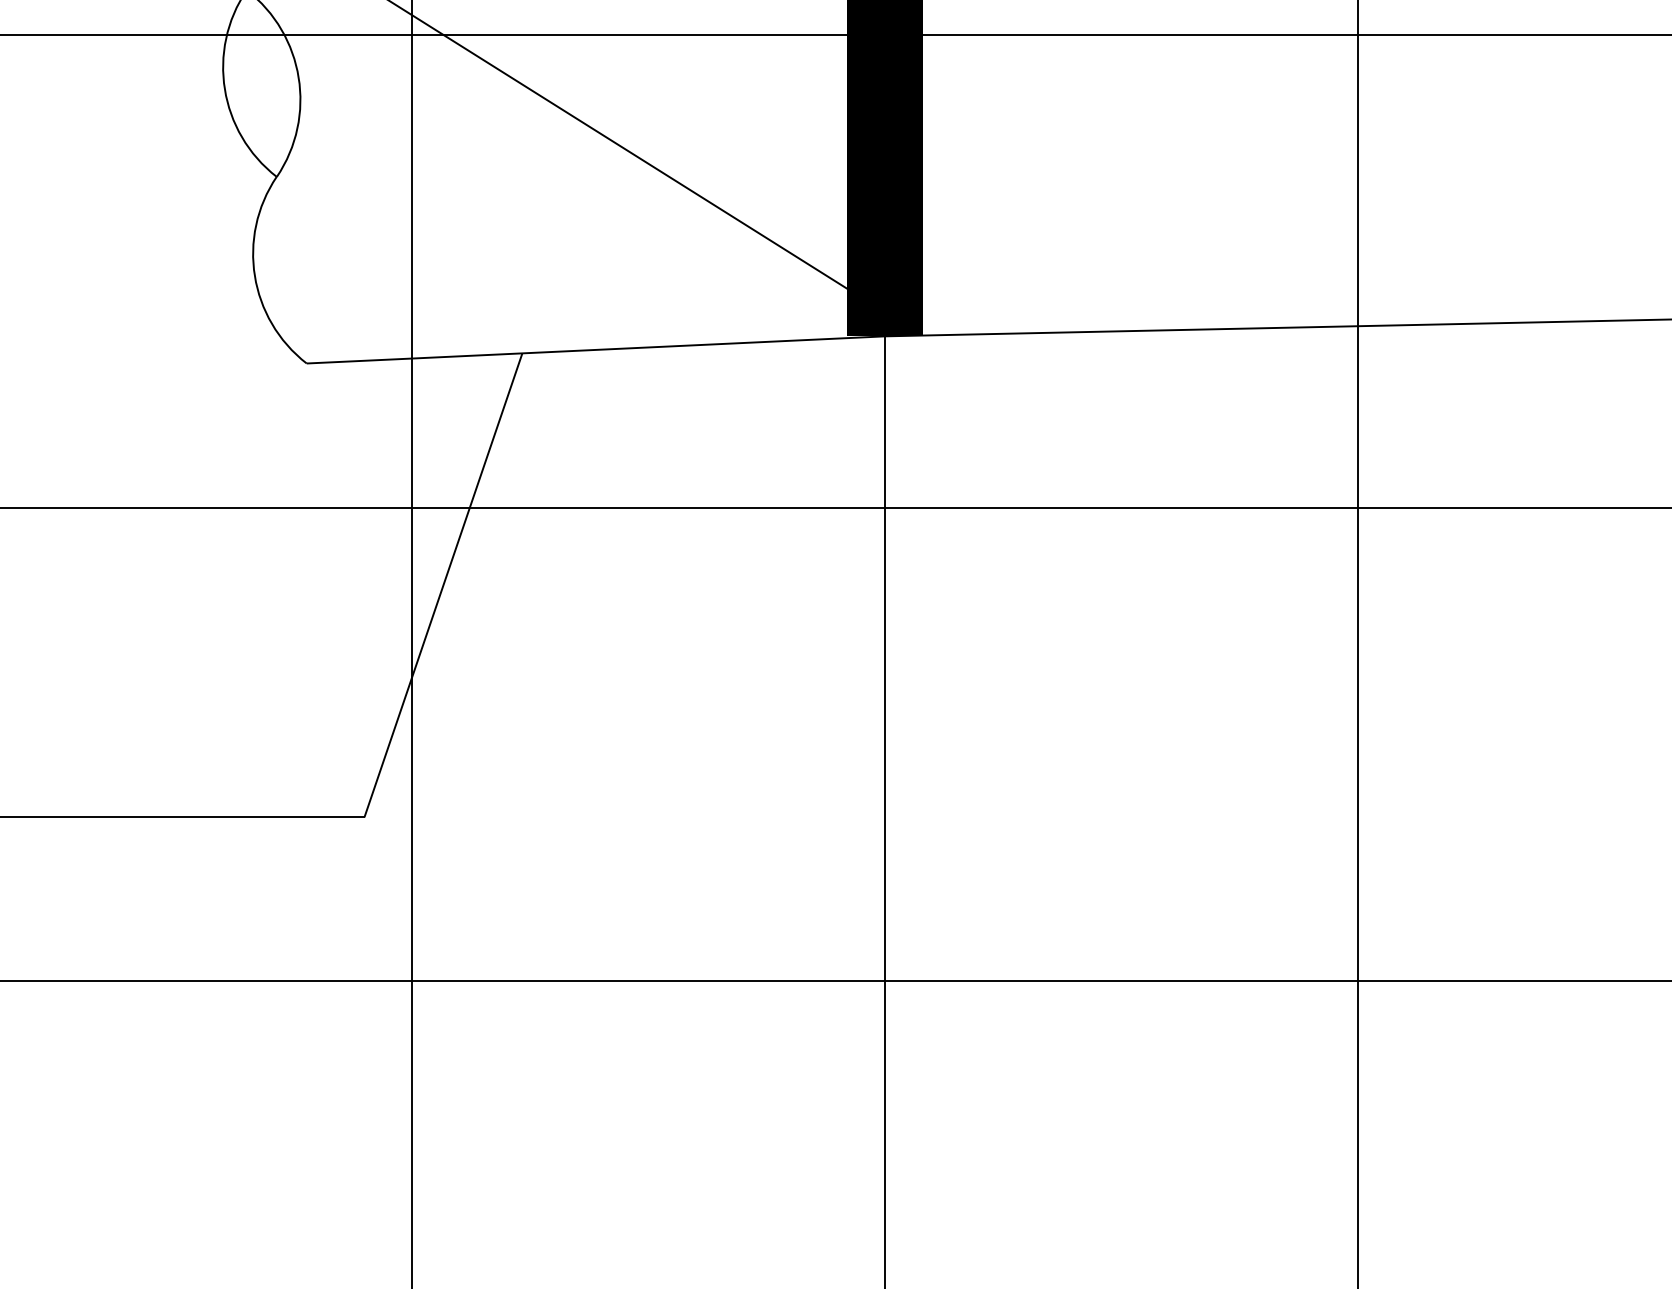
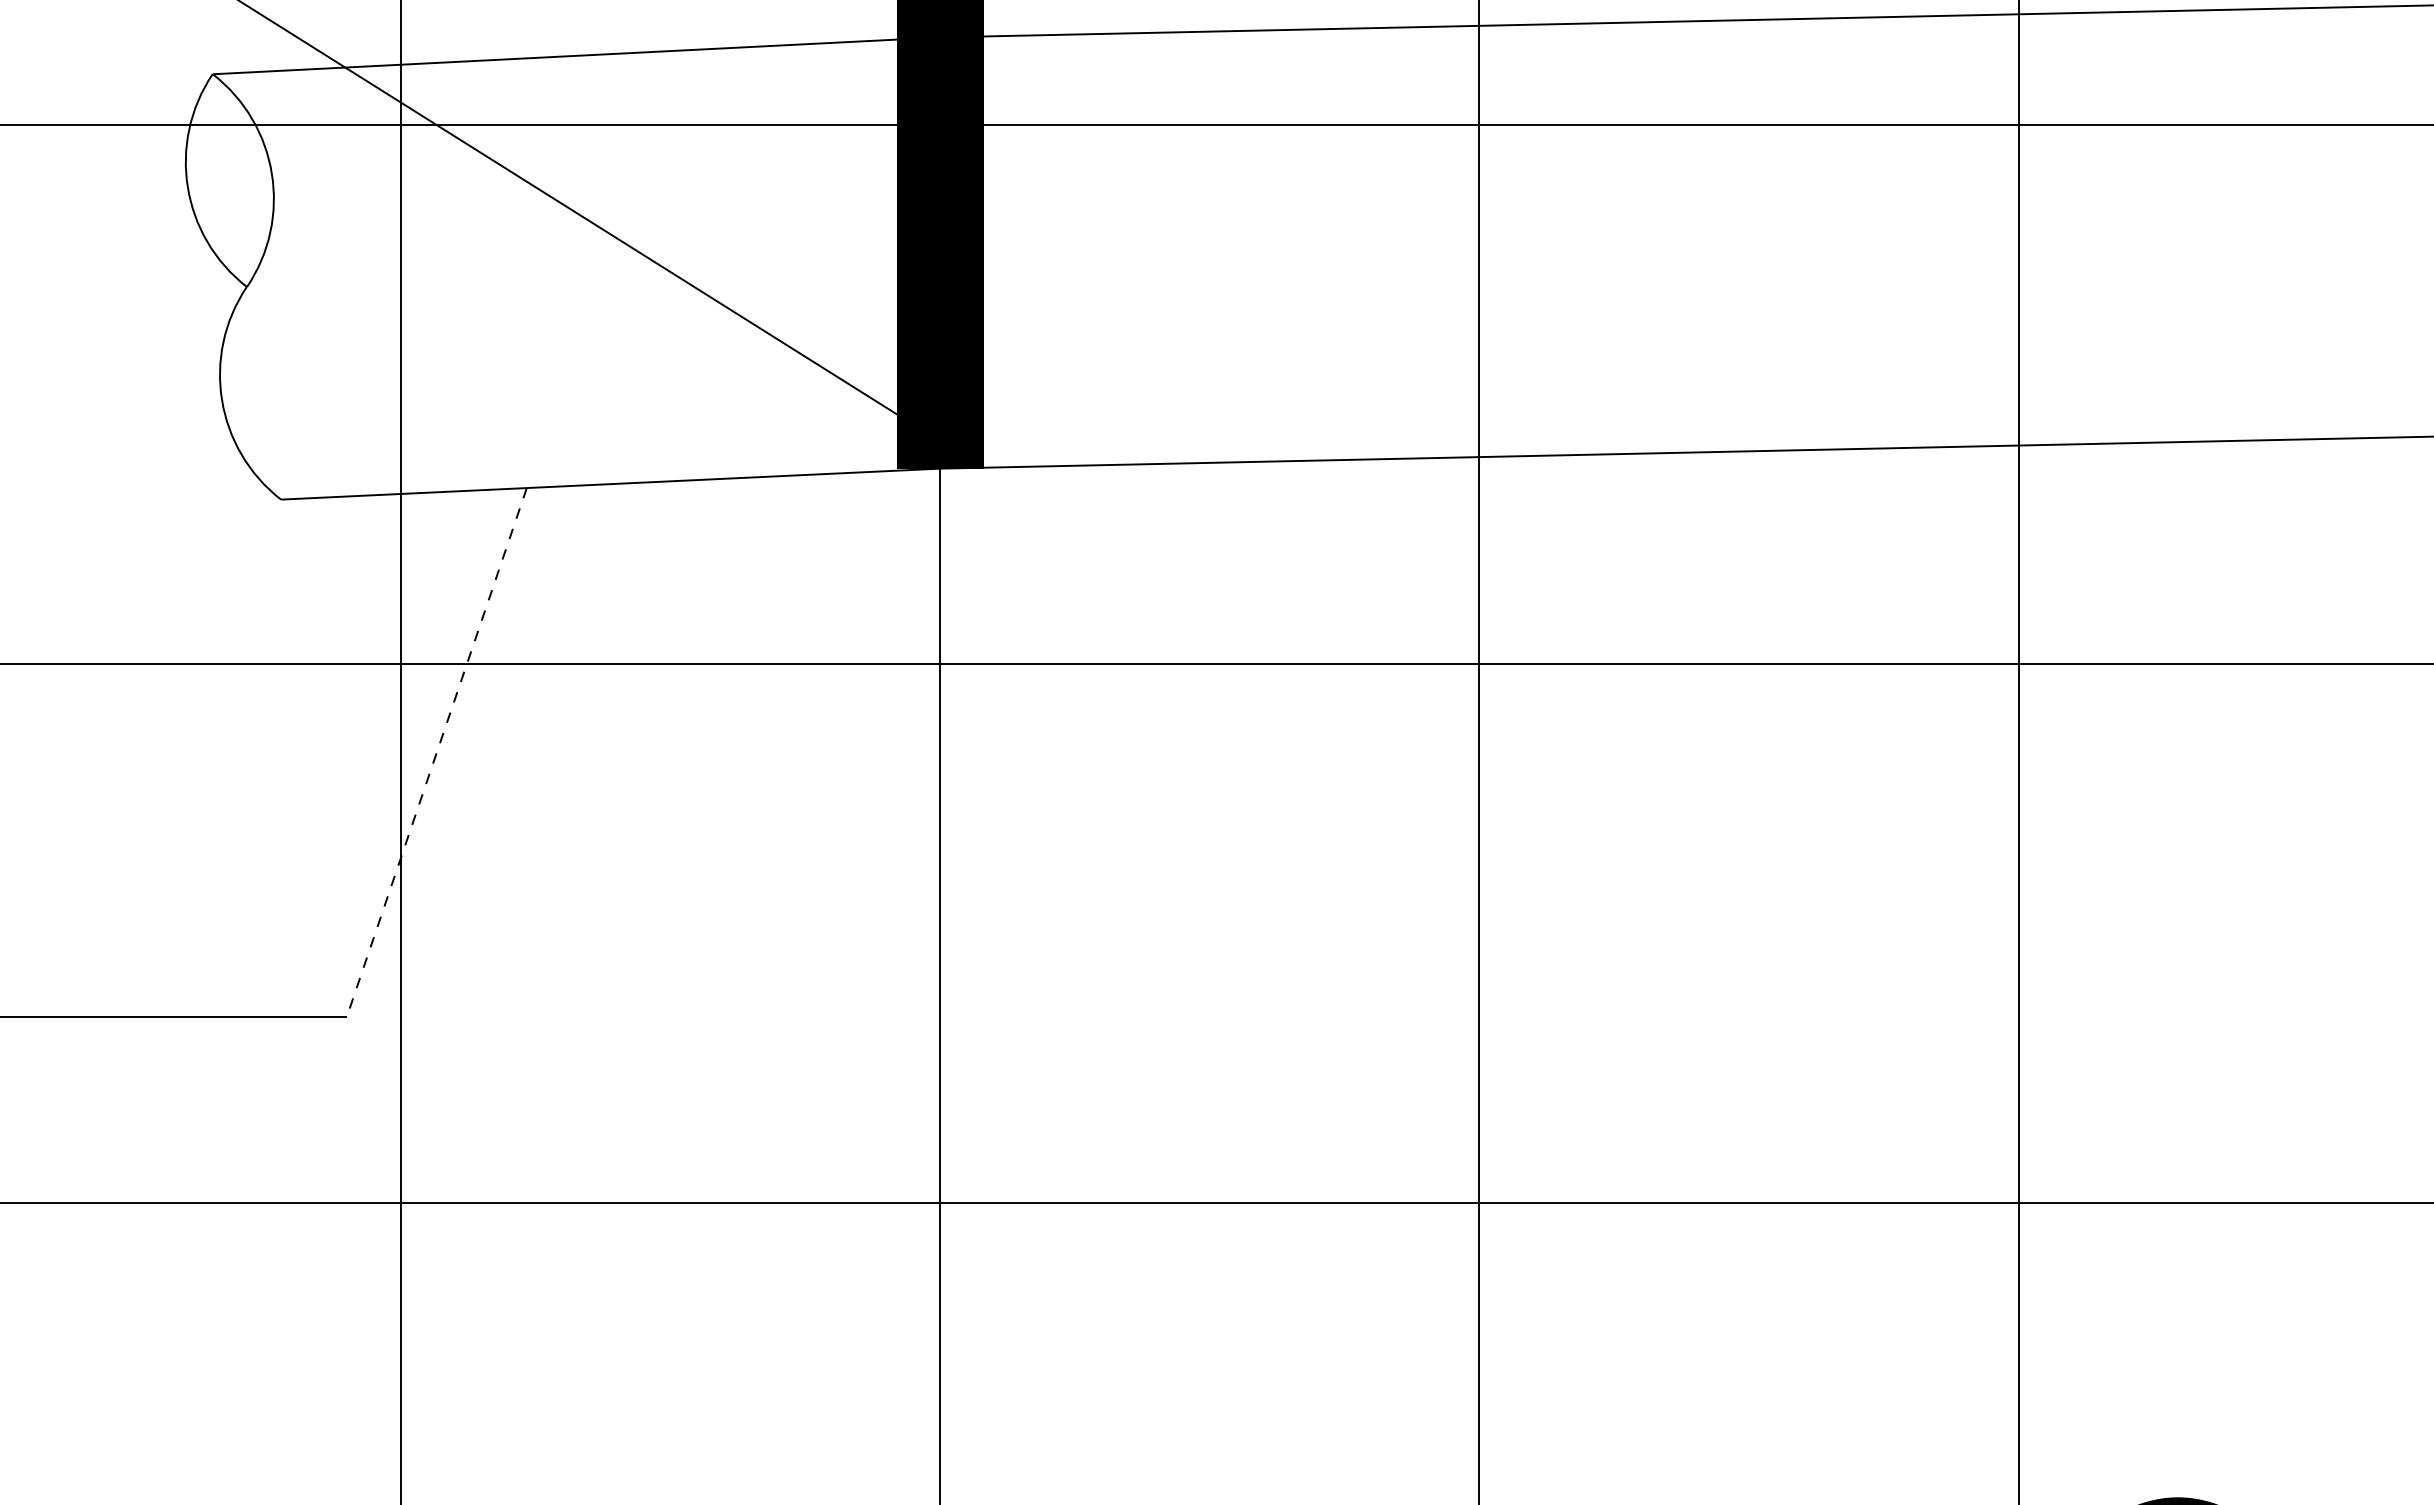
line: (443, 585) -> (436, 752), solid -> dashed

